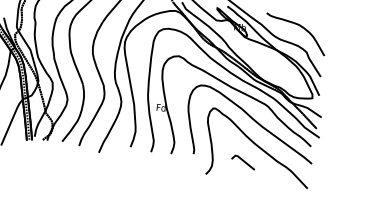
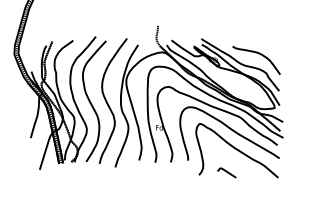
line: (242, 161) -> (226, 172), moved

